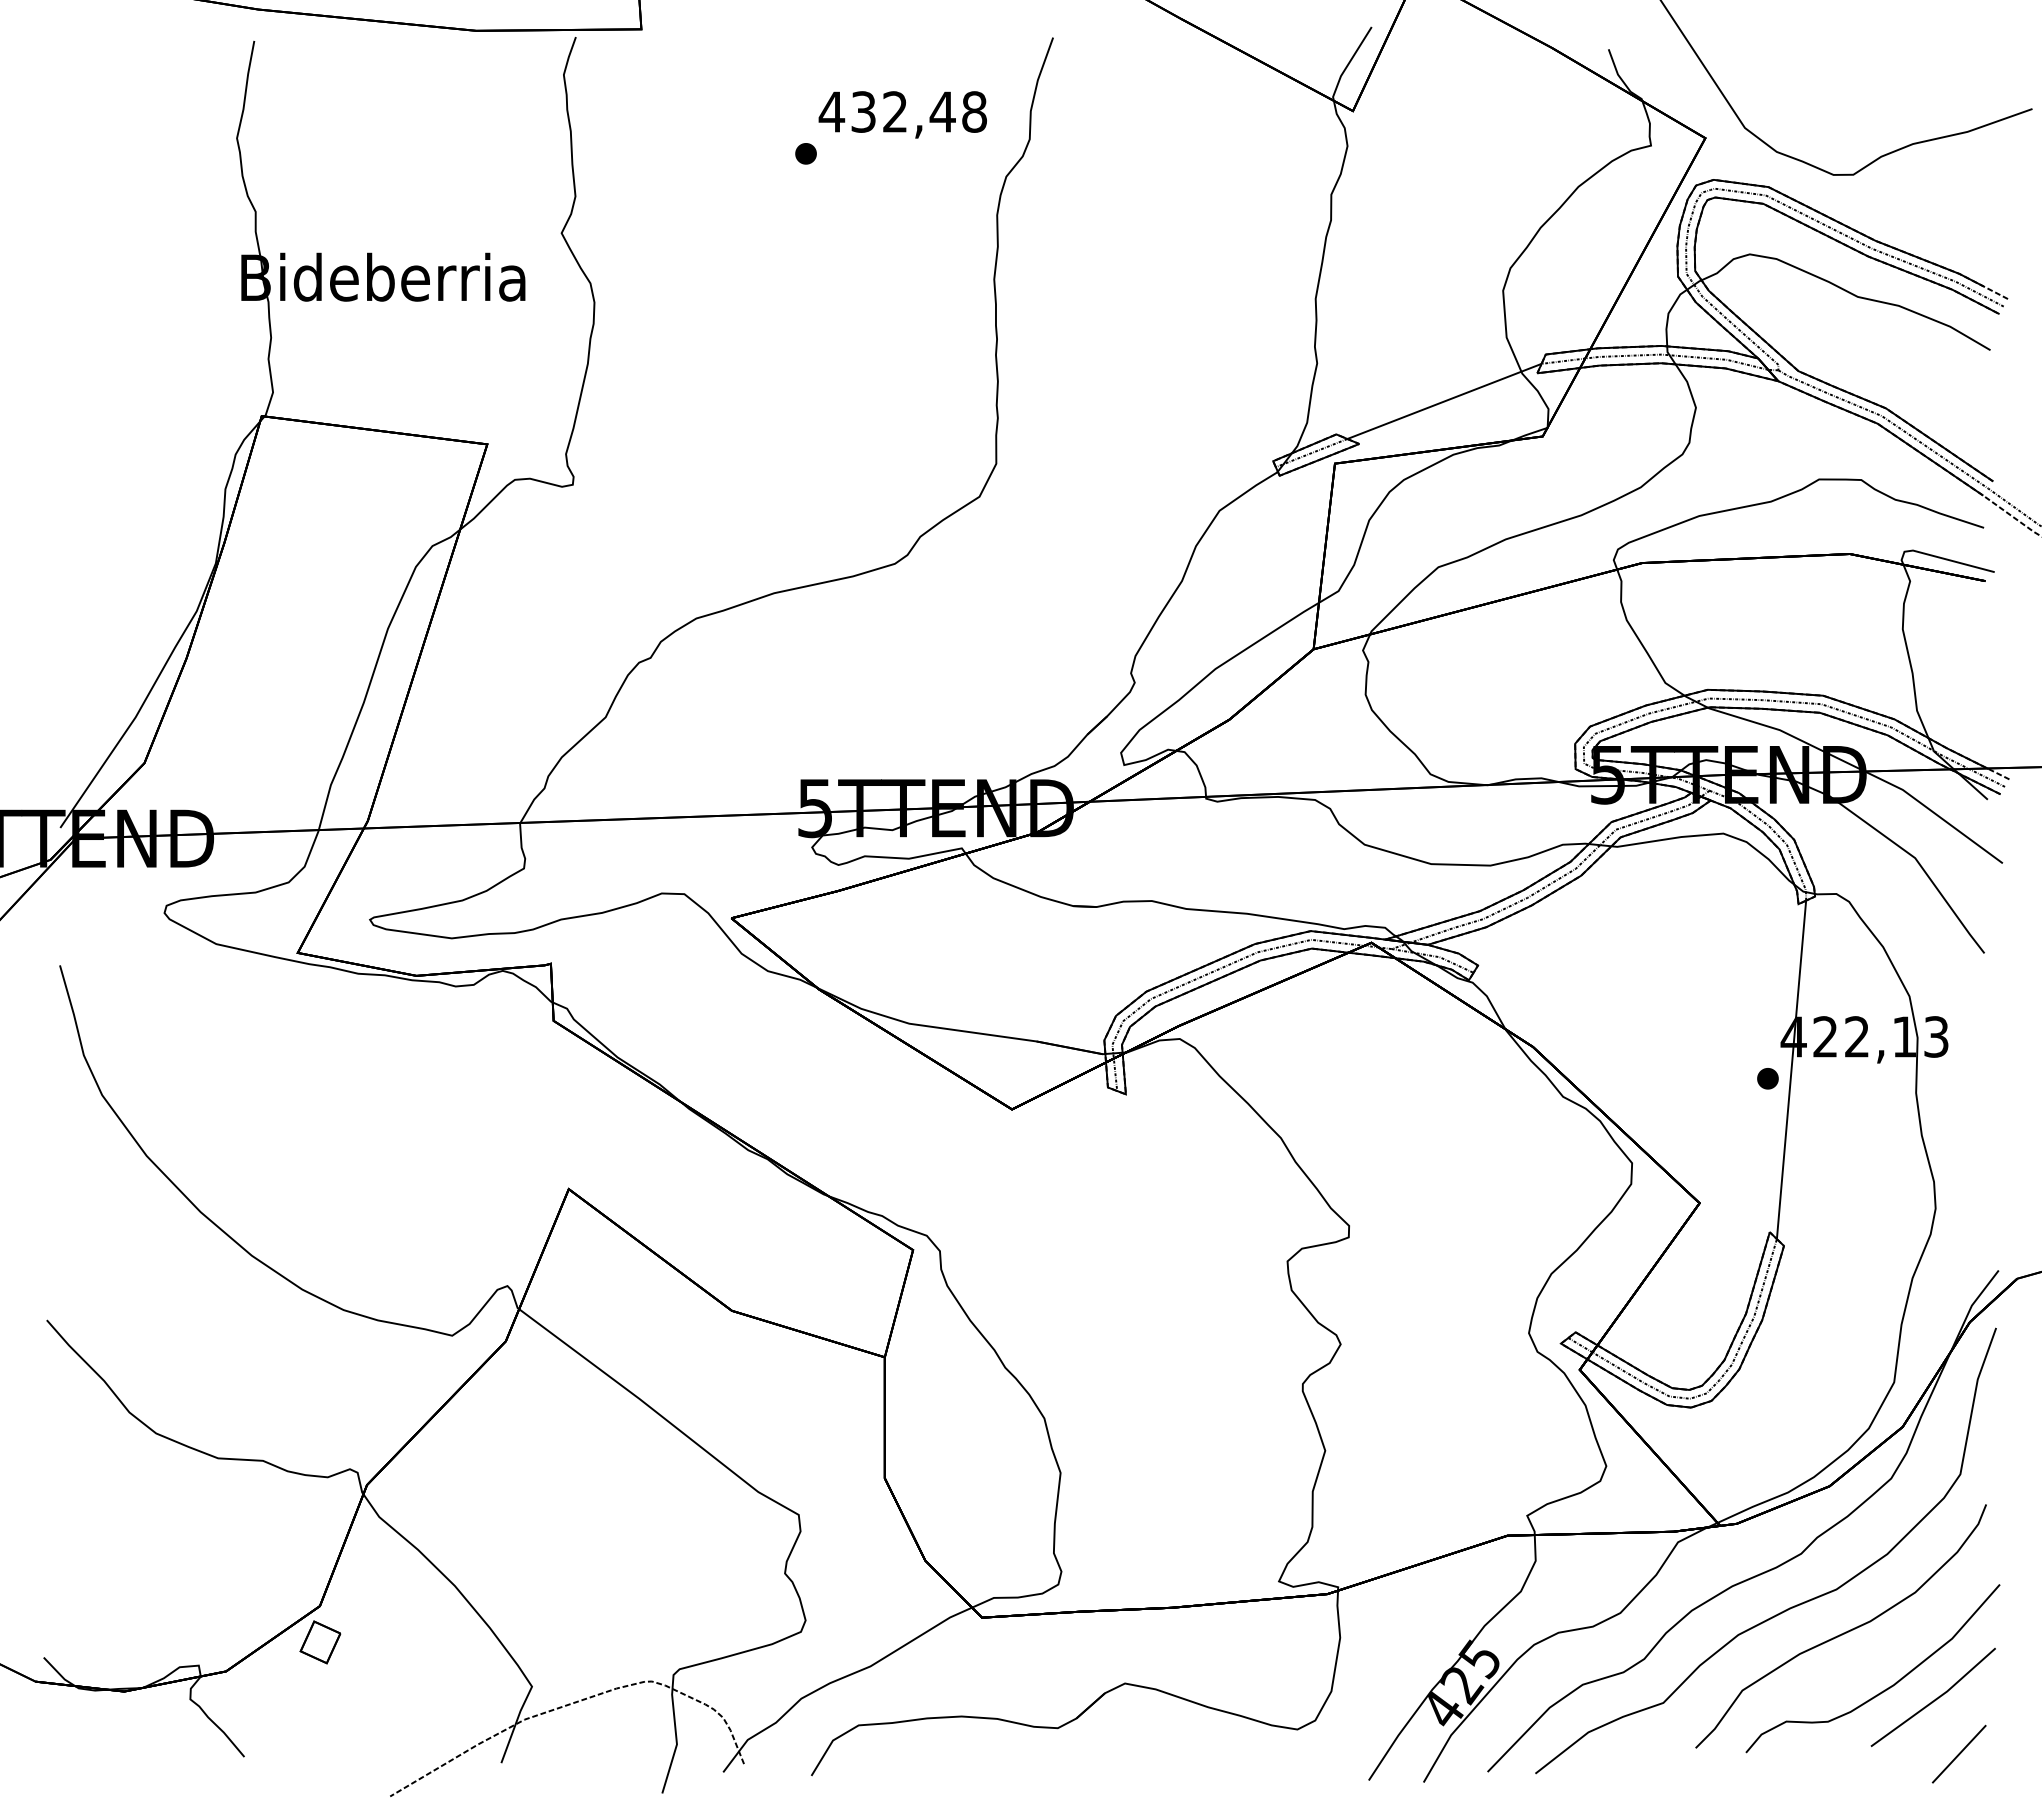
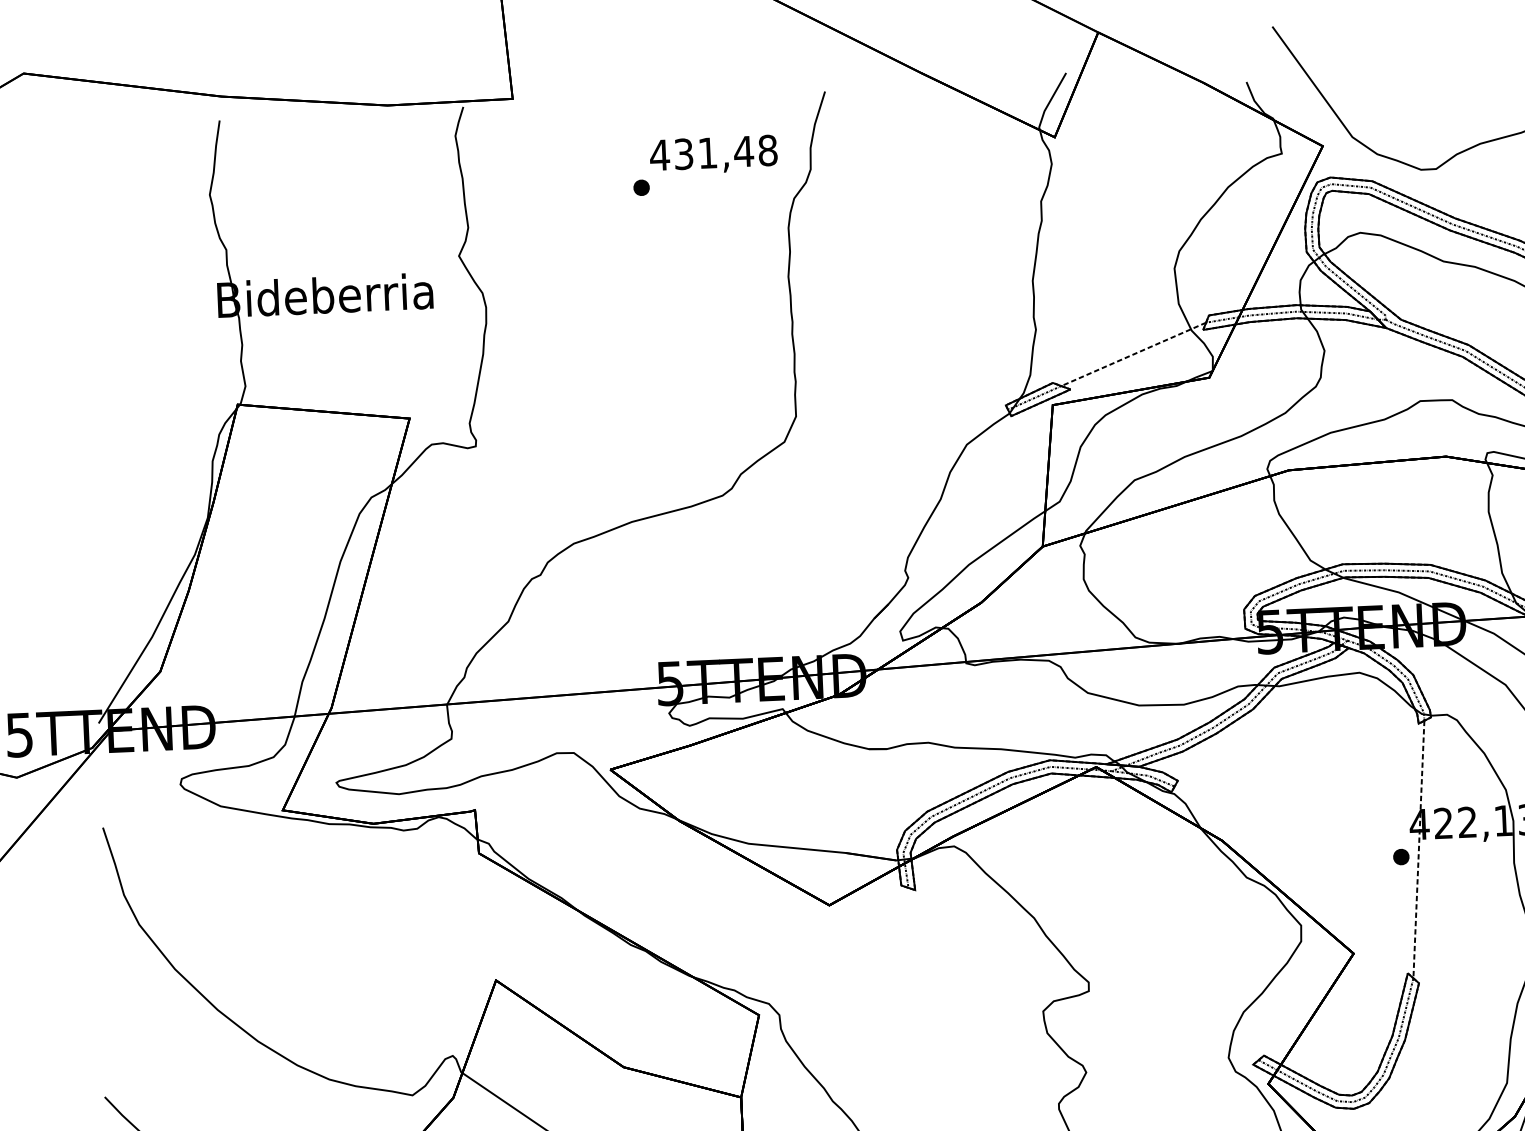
text: (894, 111) -> (707, 152), 432,48 -> 431,48
line: (1444, 401) -> (1133, 354), solid -> dashed
line: (1791, 1069) -> (1418, 849), solid -> dashed

